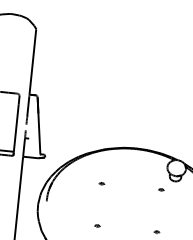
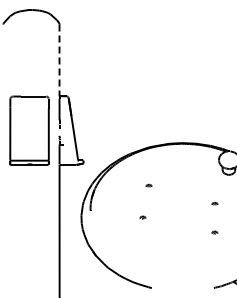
line: (32, 62) -> (59, 60), solid -> dashed
part: (161, 189) -> (214, 203), moved
part: (97, 225) -> (142, 217), moved

